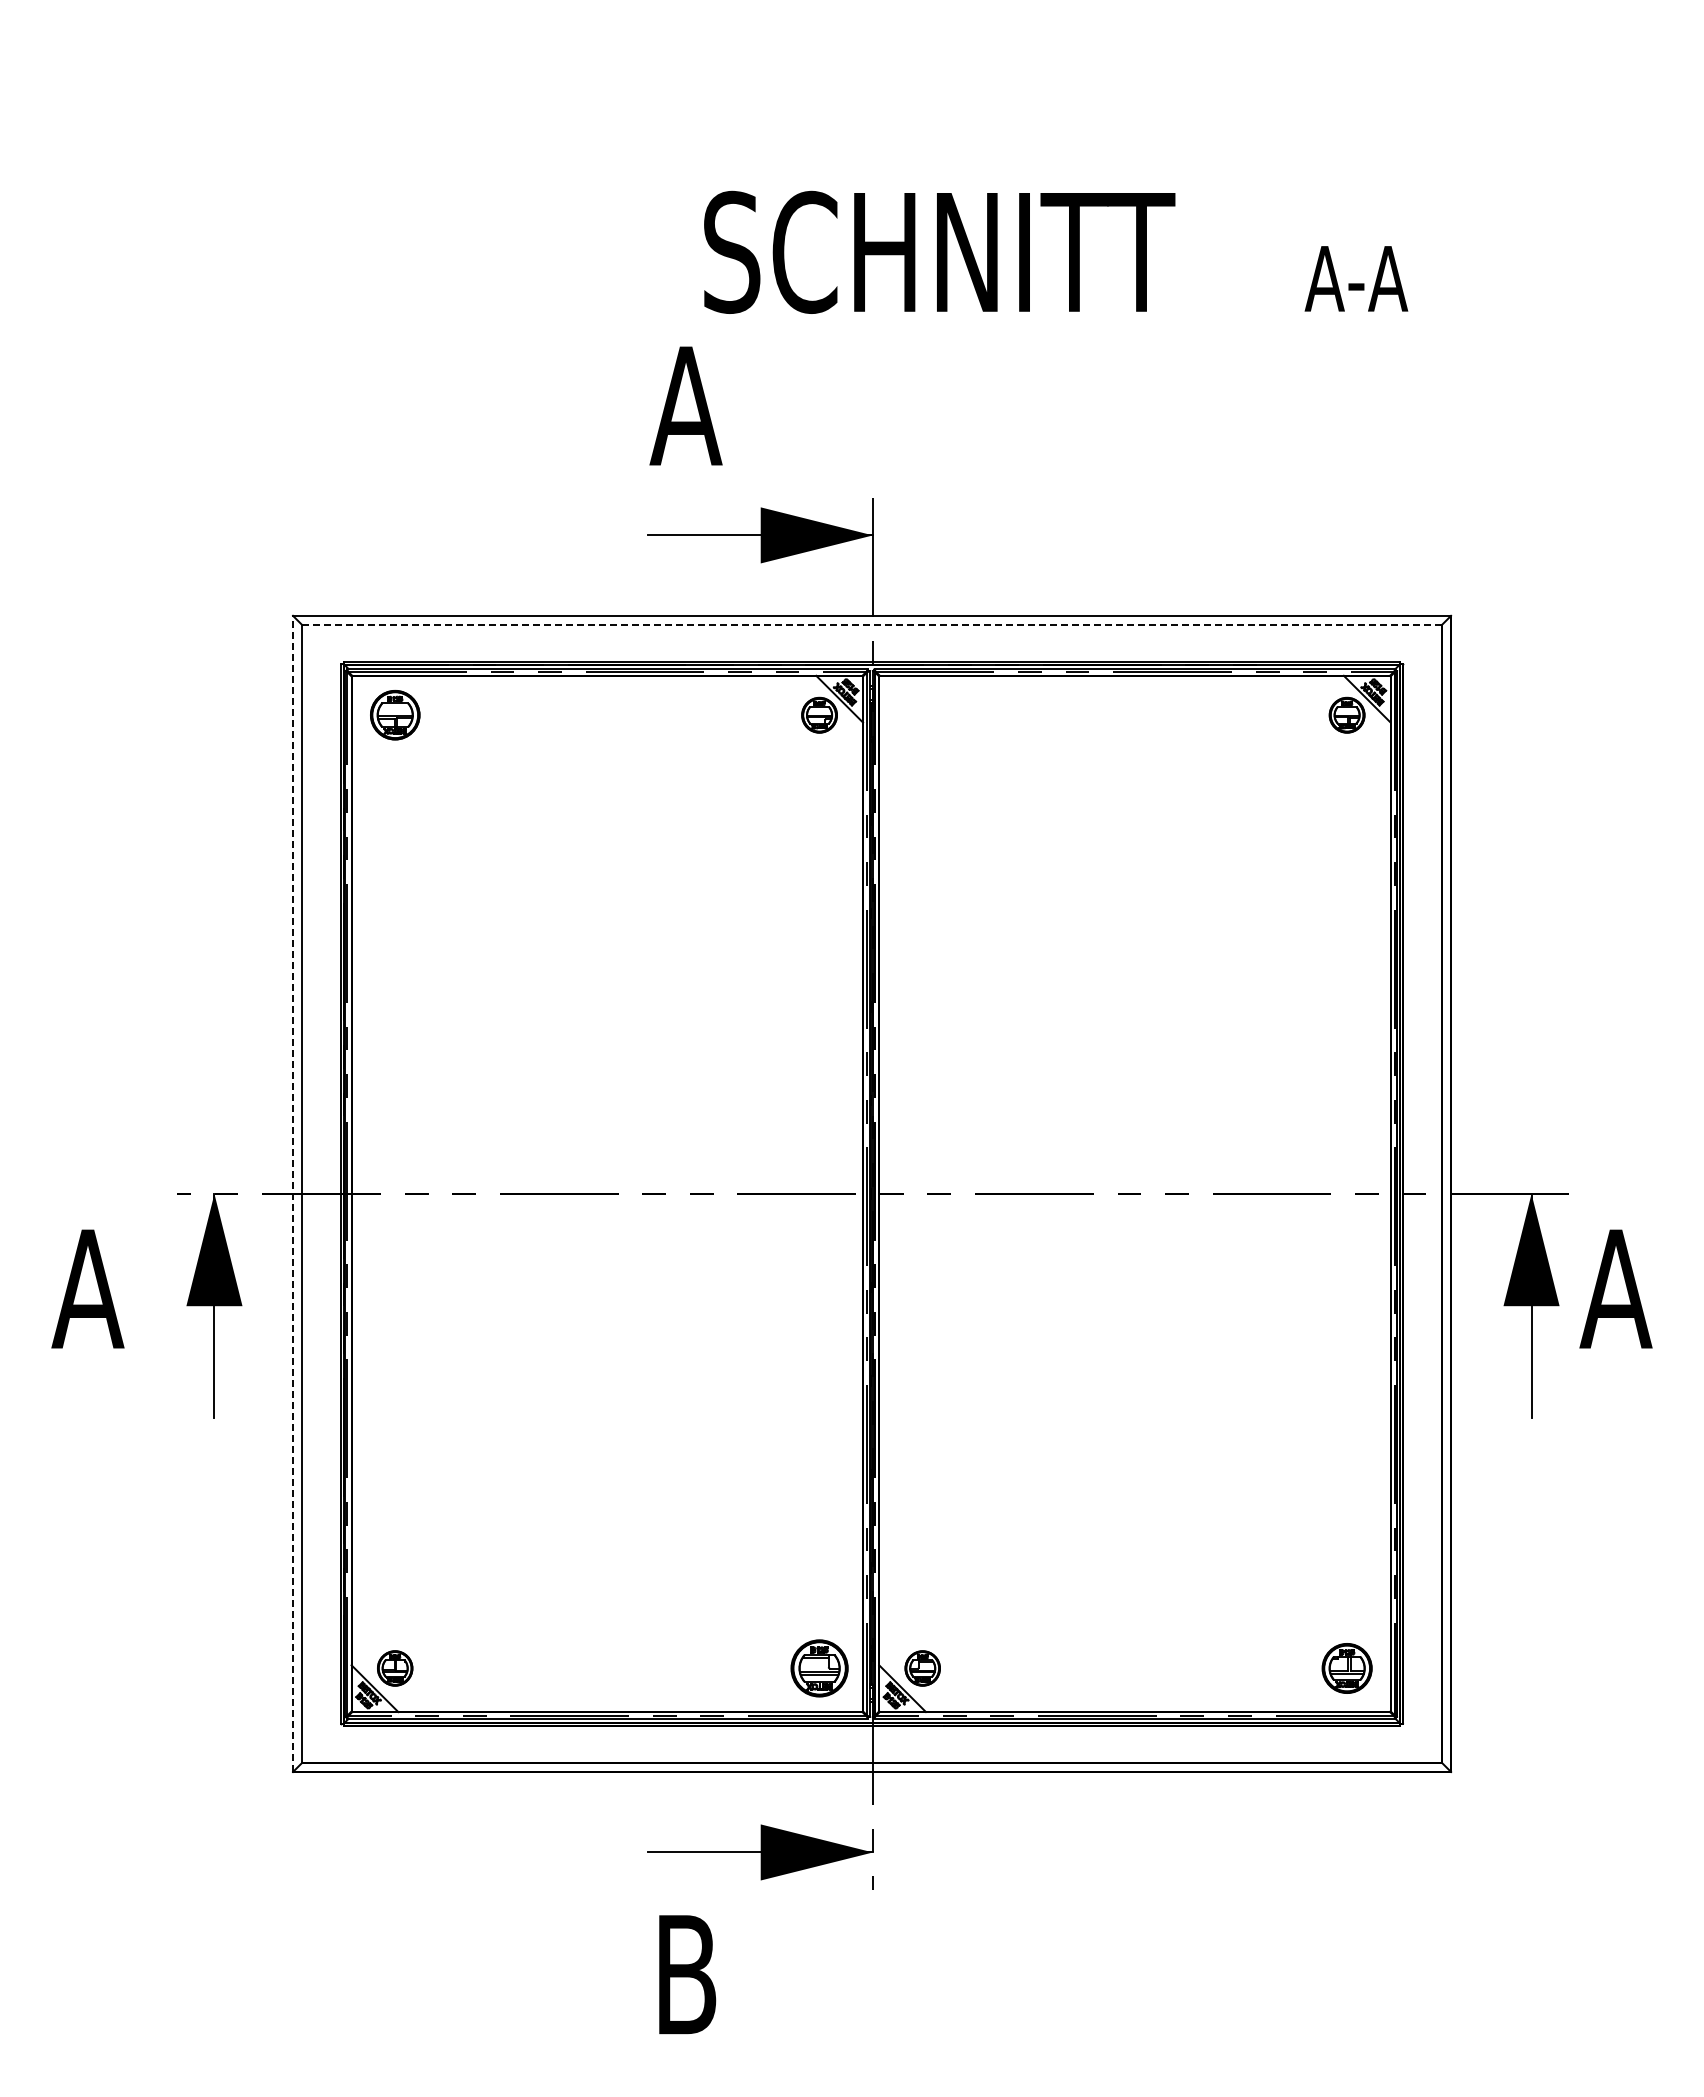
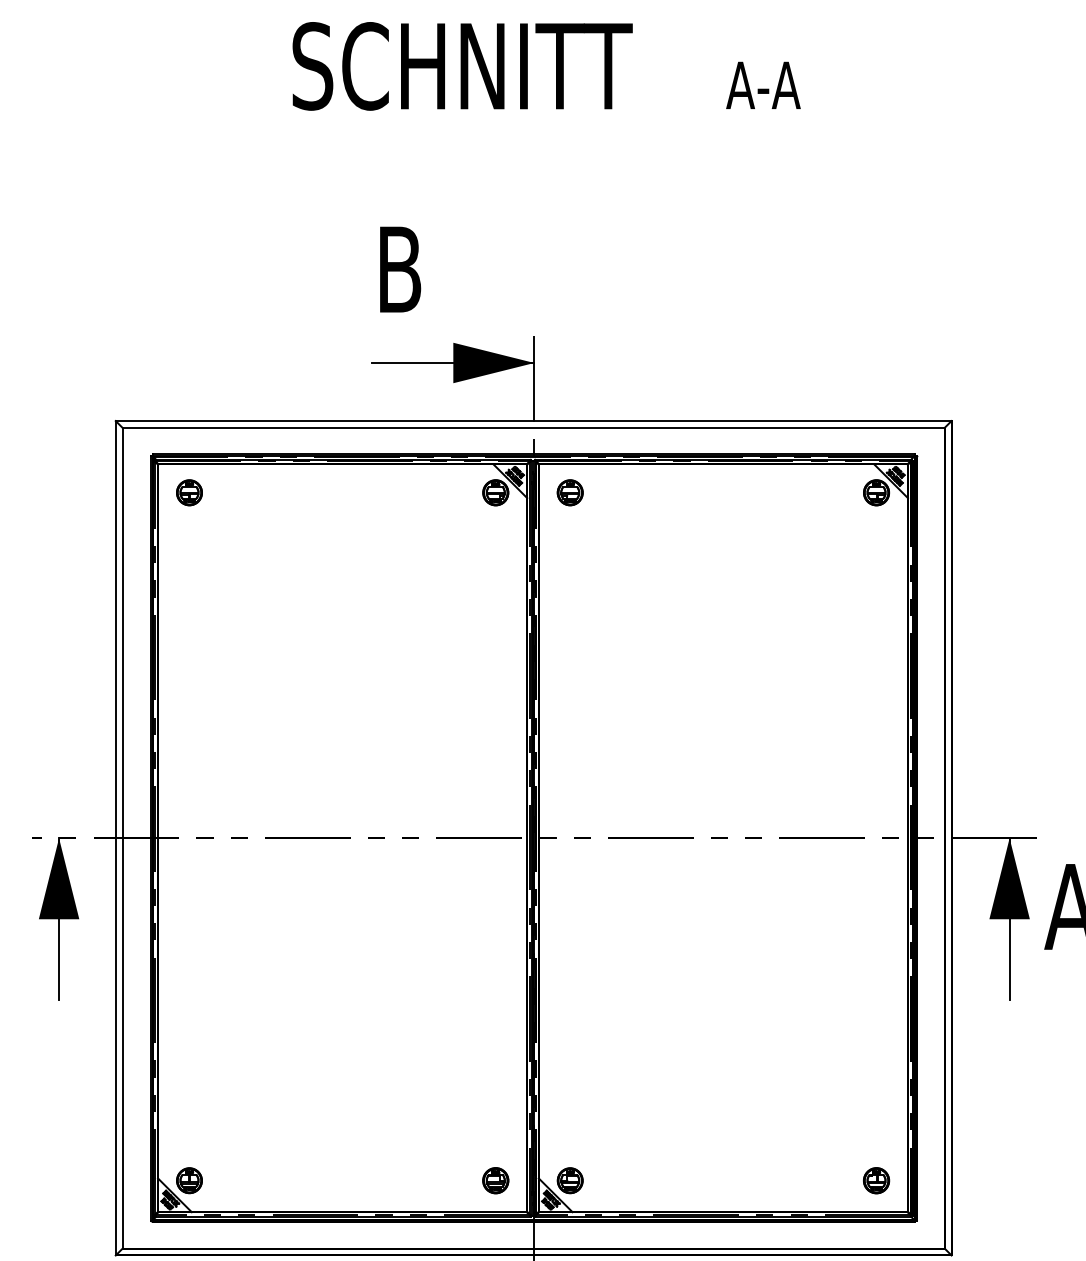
text: (1056, 251) -> (546, 65), moved
text: (685, 405) -> (399, 269), A -> B
line: (872, 625) -> (533, 428), dashed -> solid
part: (394, 715) -> (189, 492), size x0.71
part: (922, 715) -> (570, 492), added
line: (293, 1193) -> (116, 837), dashed -> solid
part: (819, 1668) -> (495, 1180), size x0.62
part: (1346, 1668) -> (876, 1180), size x0.71

